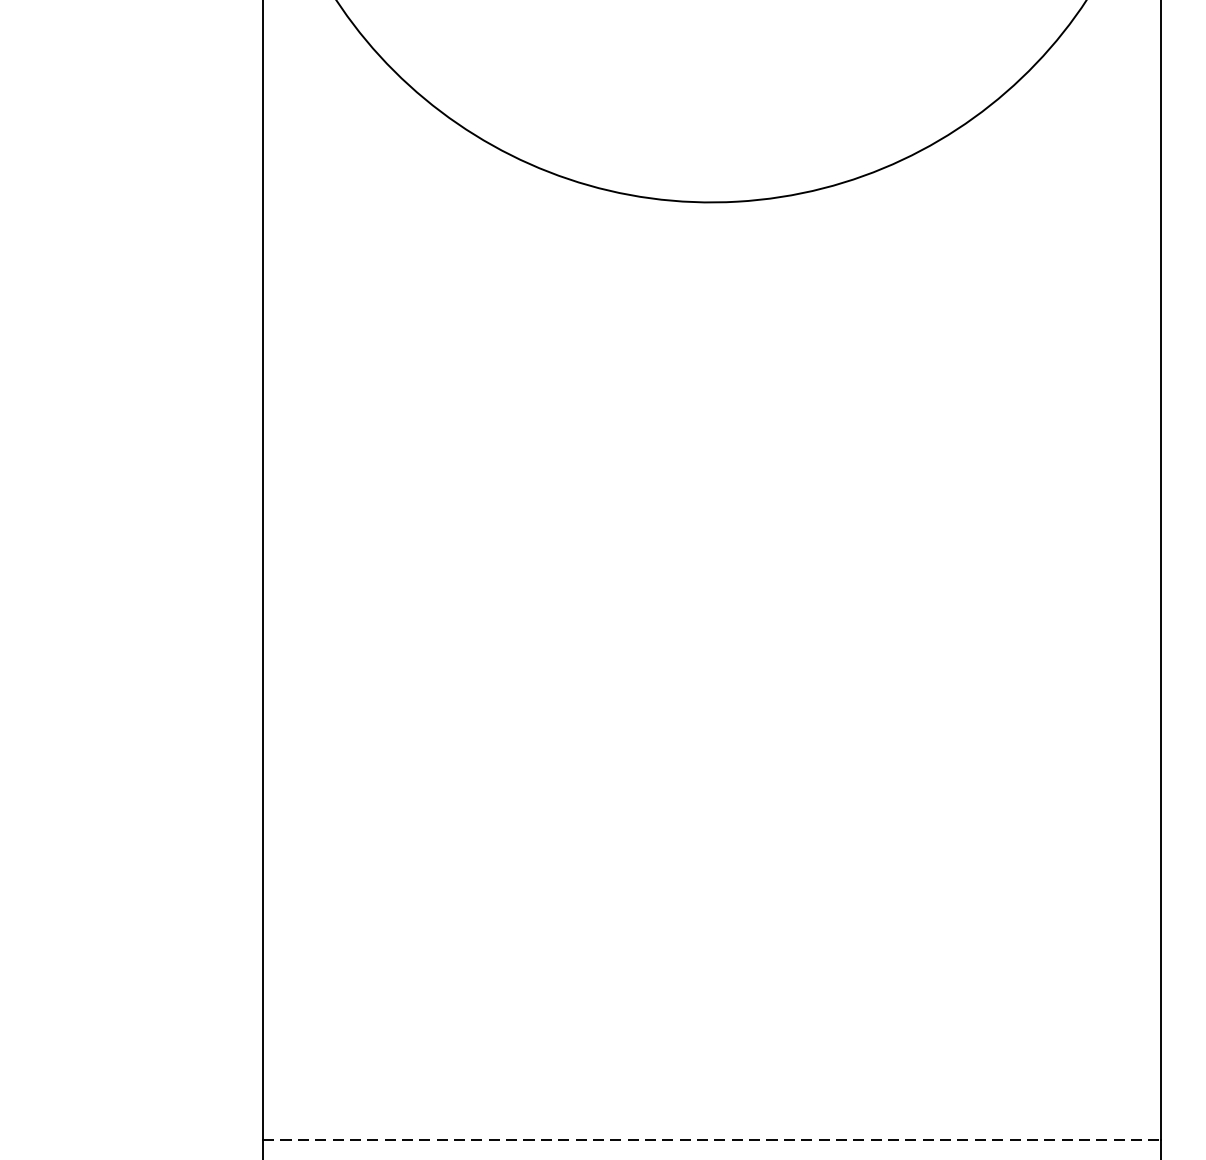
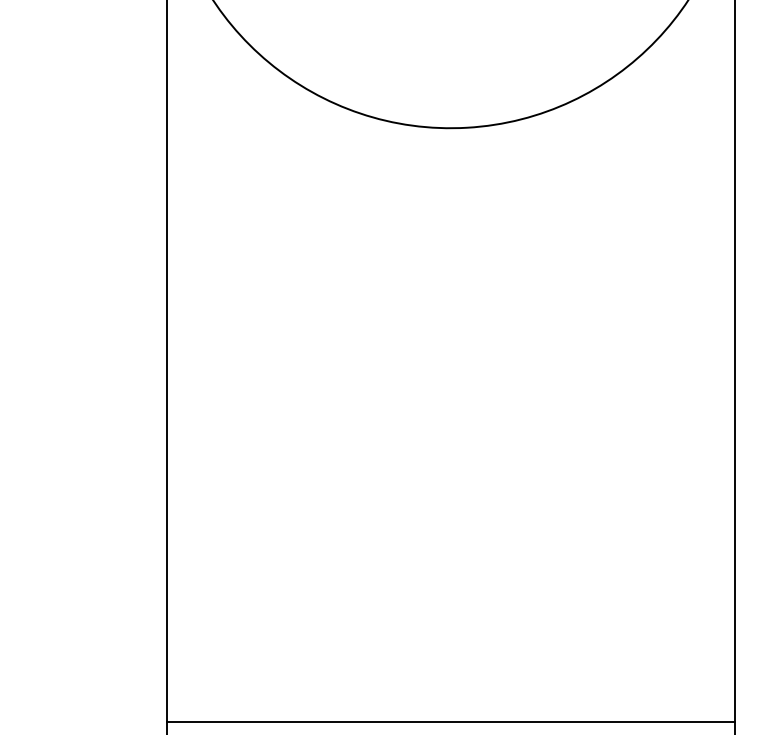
line: (712, 1140) -> (451, 722), dashed -> solid

